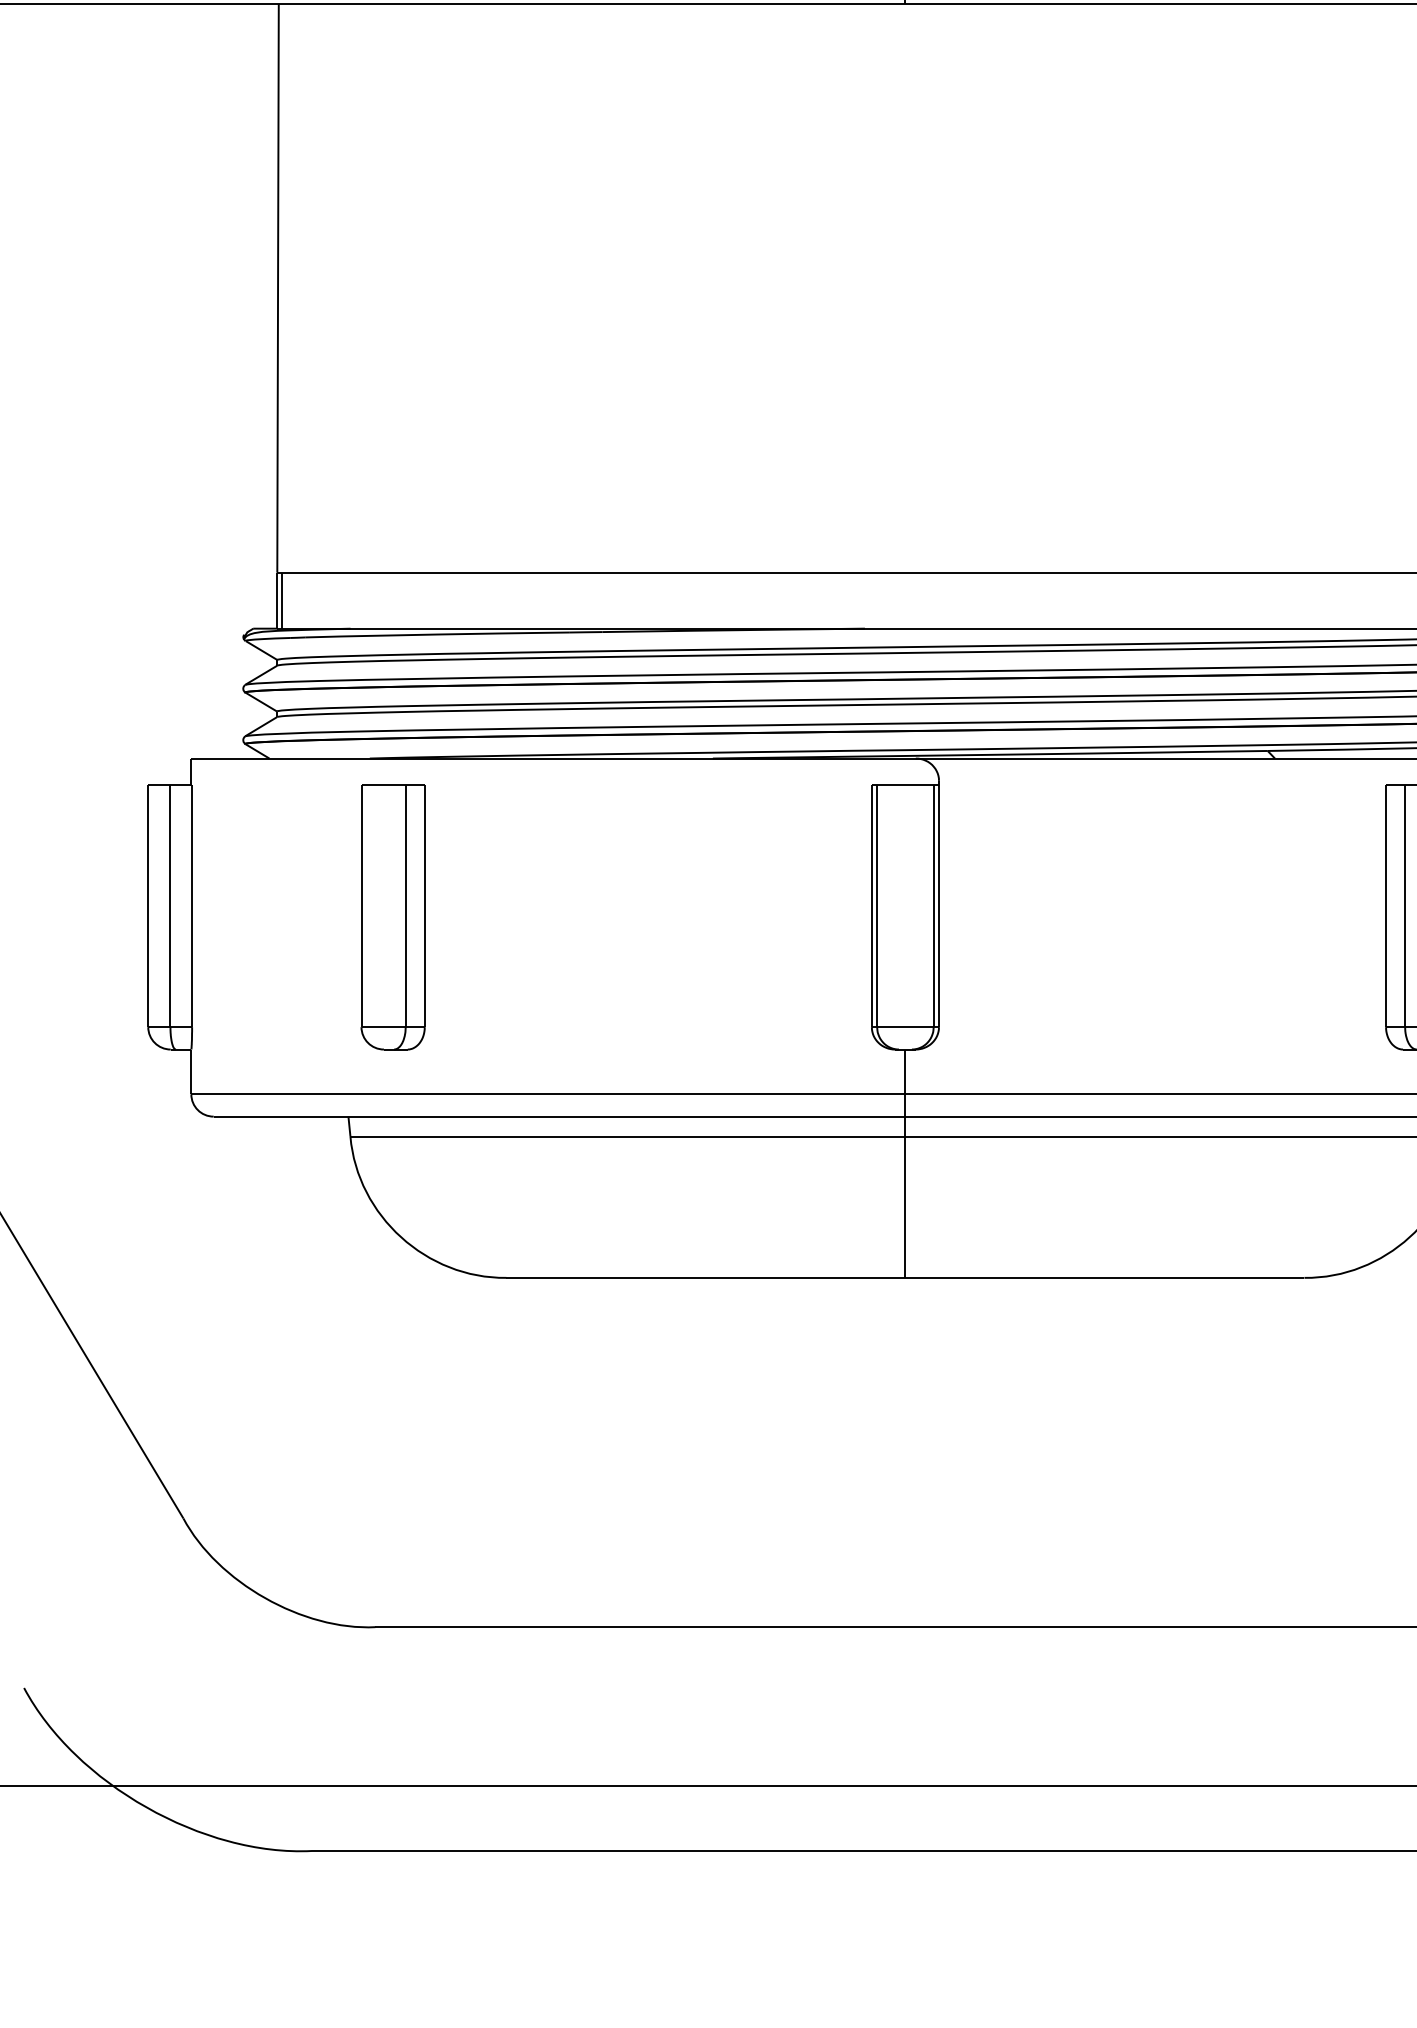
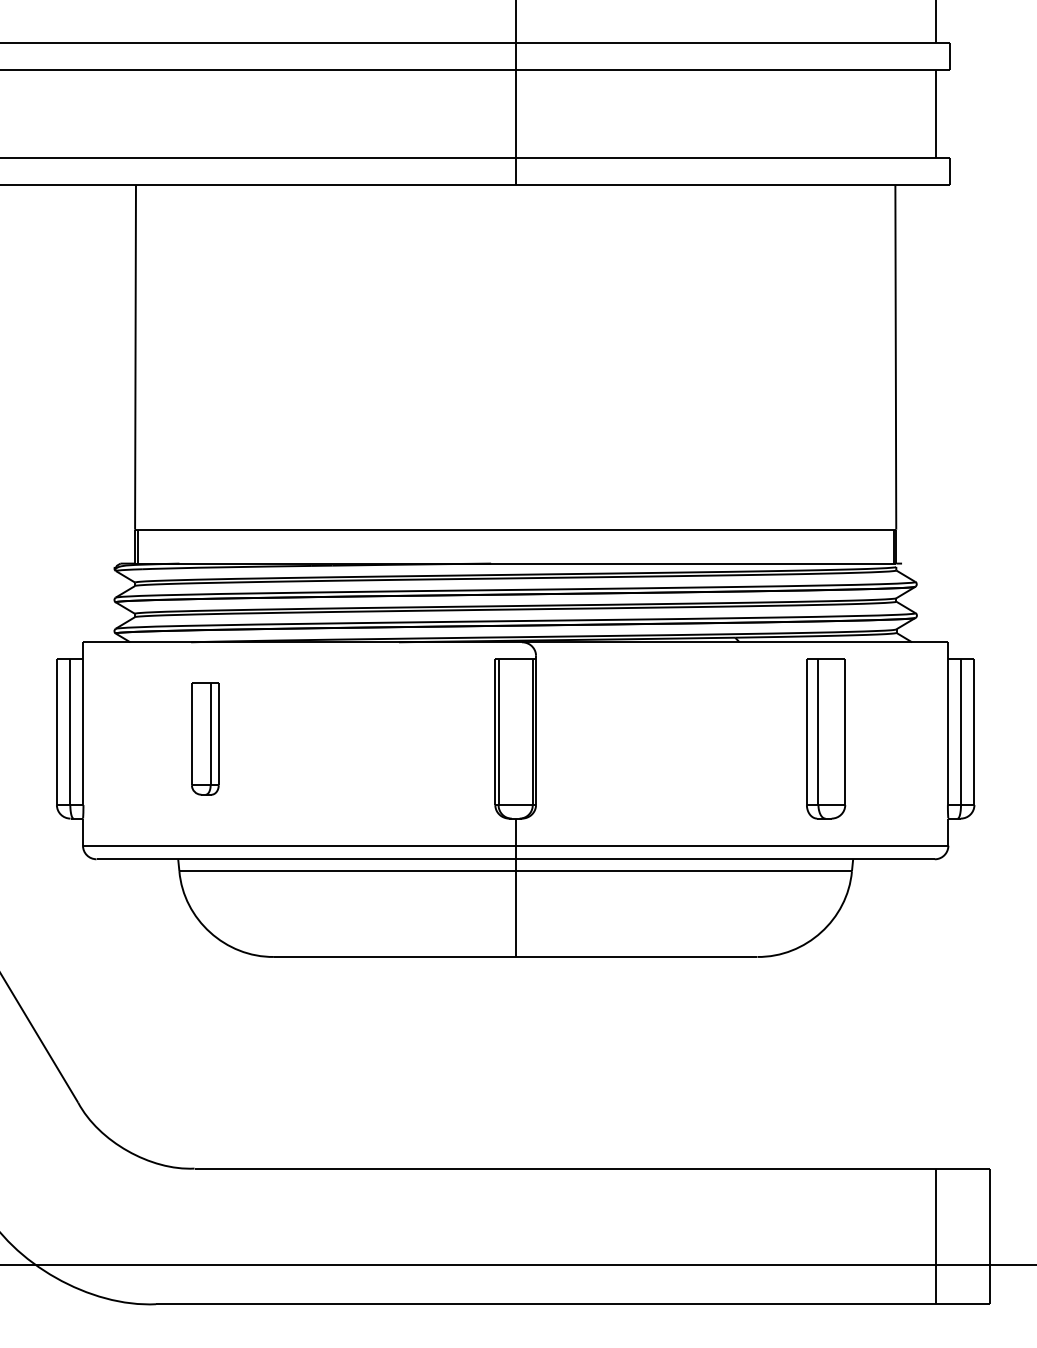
part: (393, 917) -> (205, 738), size x0.7

